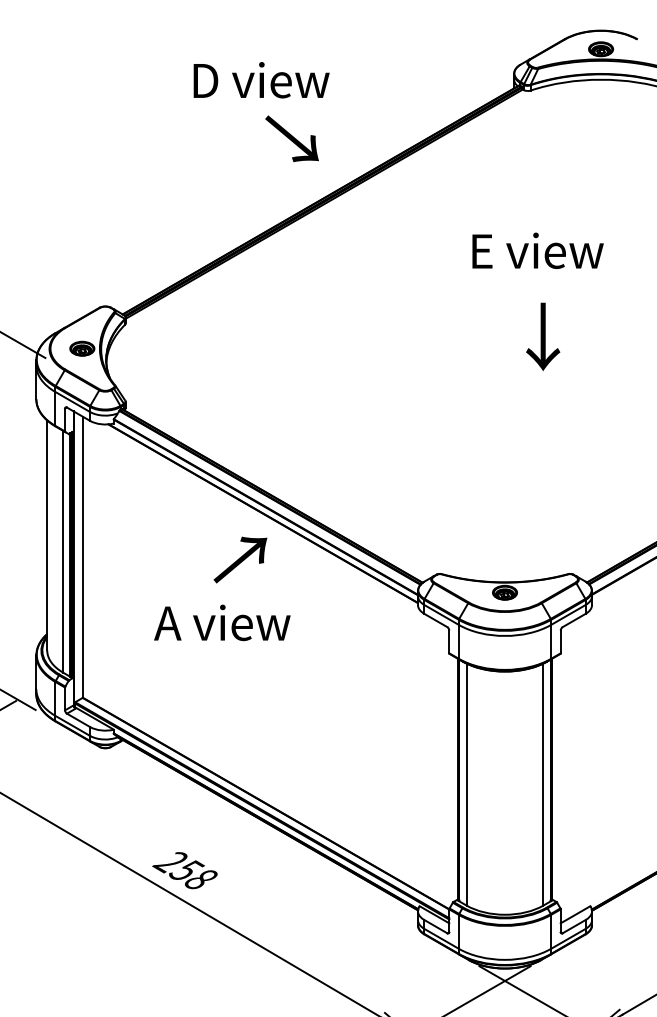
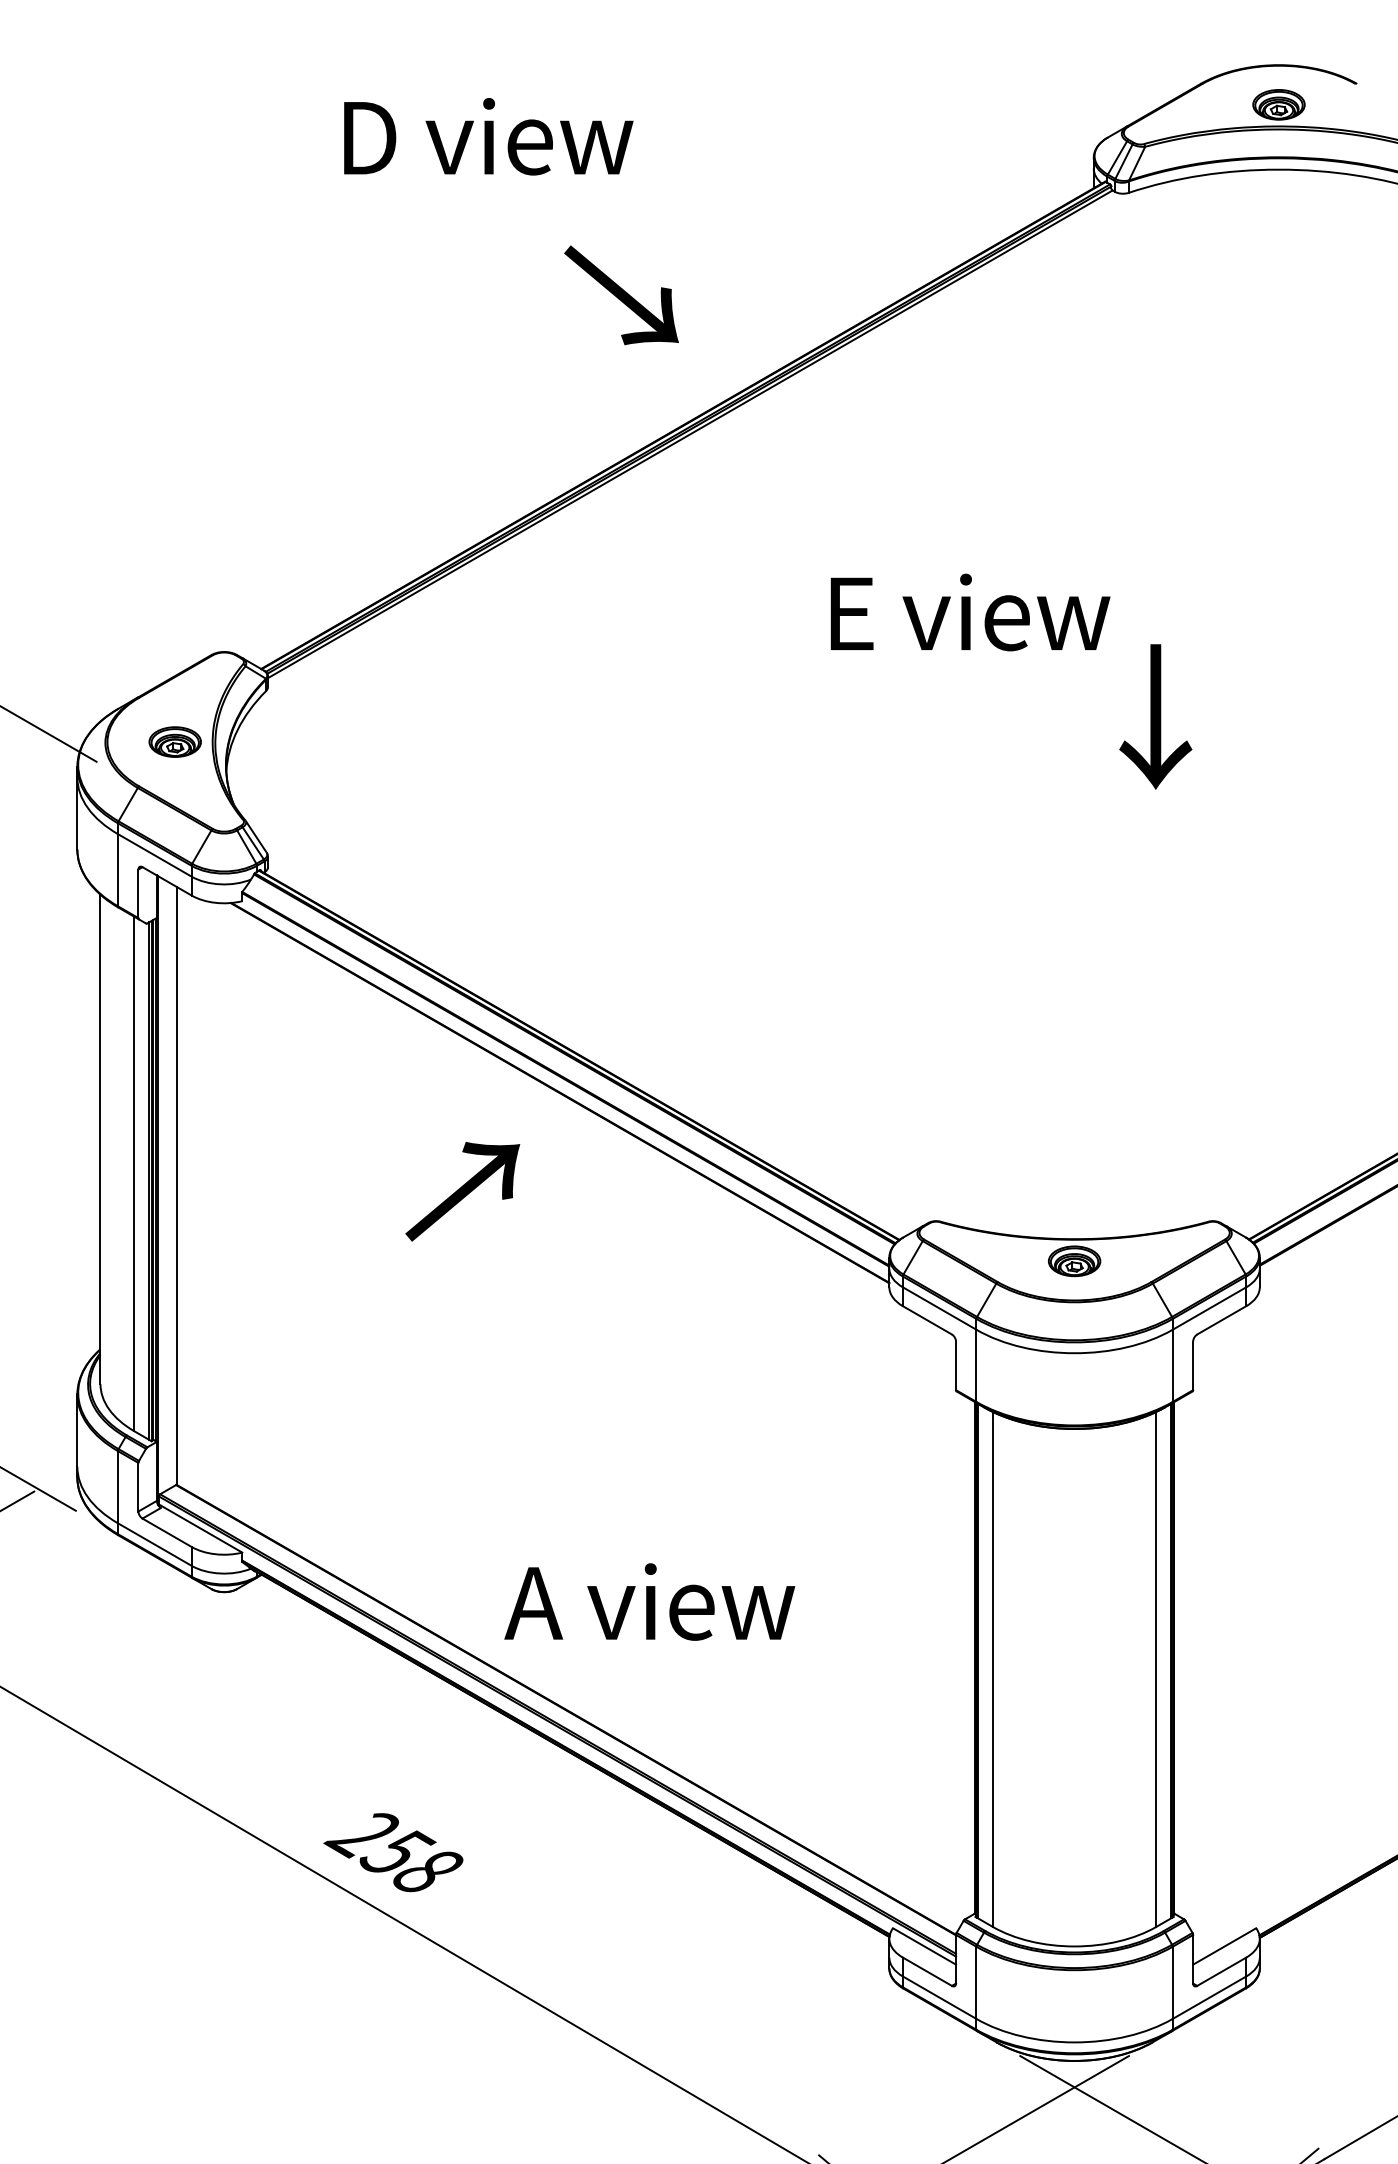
text: (261, 80) -> (488, 137), moved
text: (537, 250) -> (969, 611), moved
text: (240, 559) -> (462, 1190), moved
text: (222, 622) -> (650, 1601), moved

